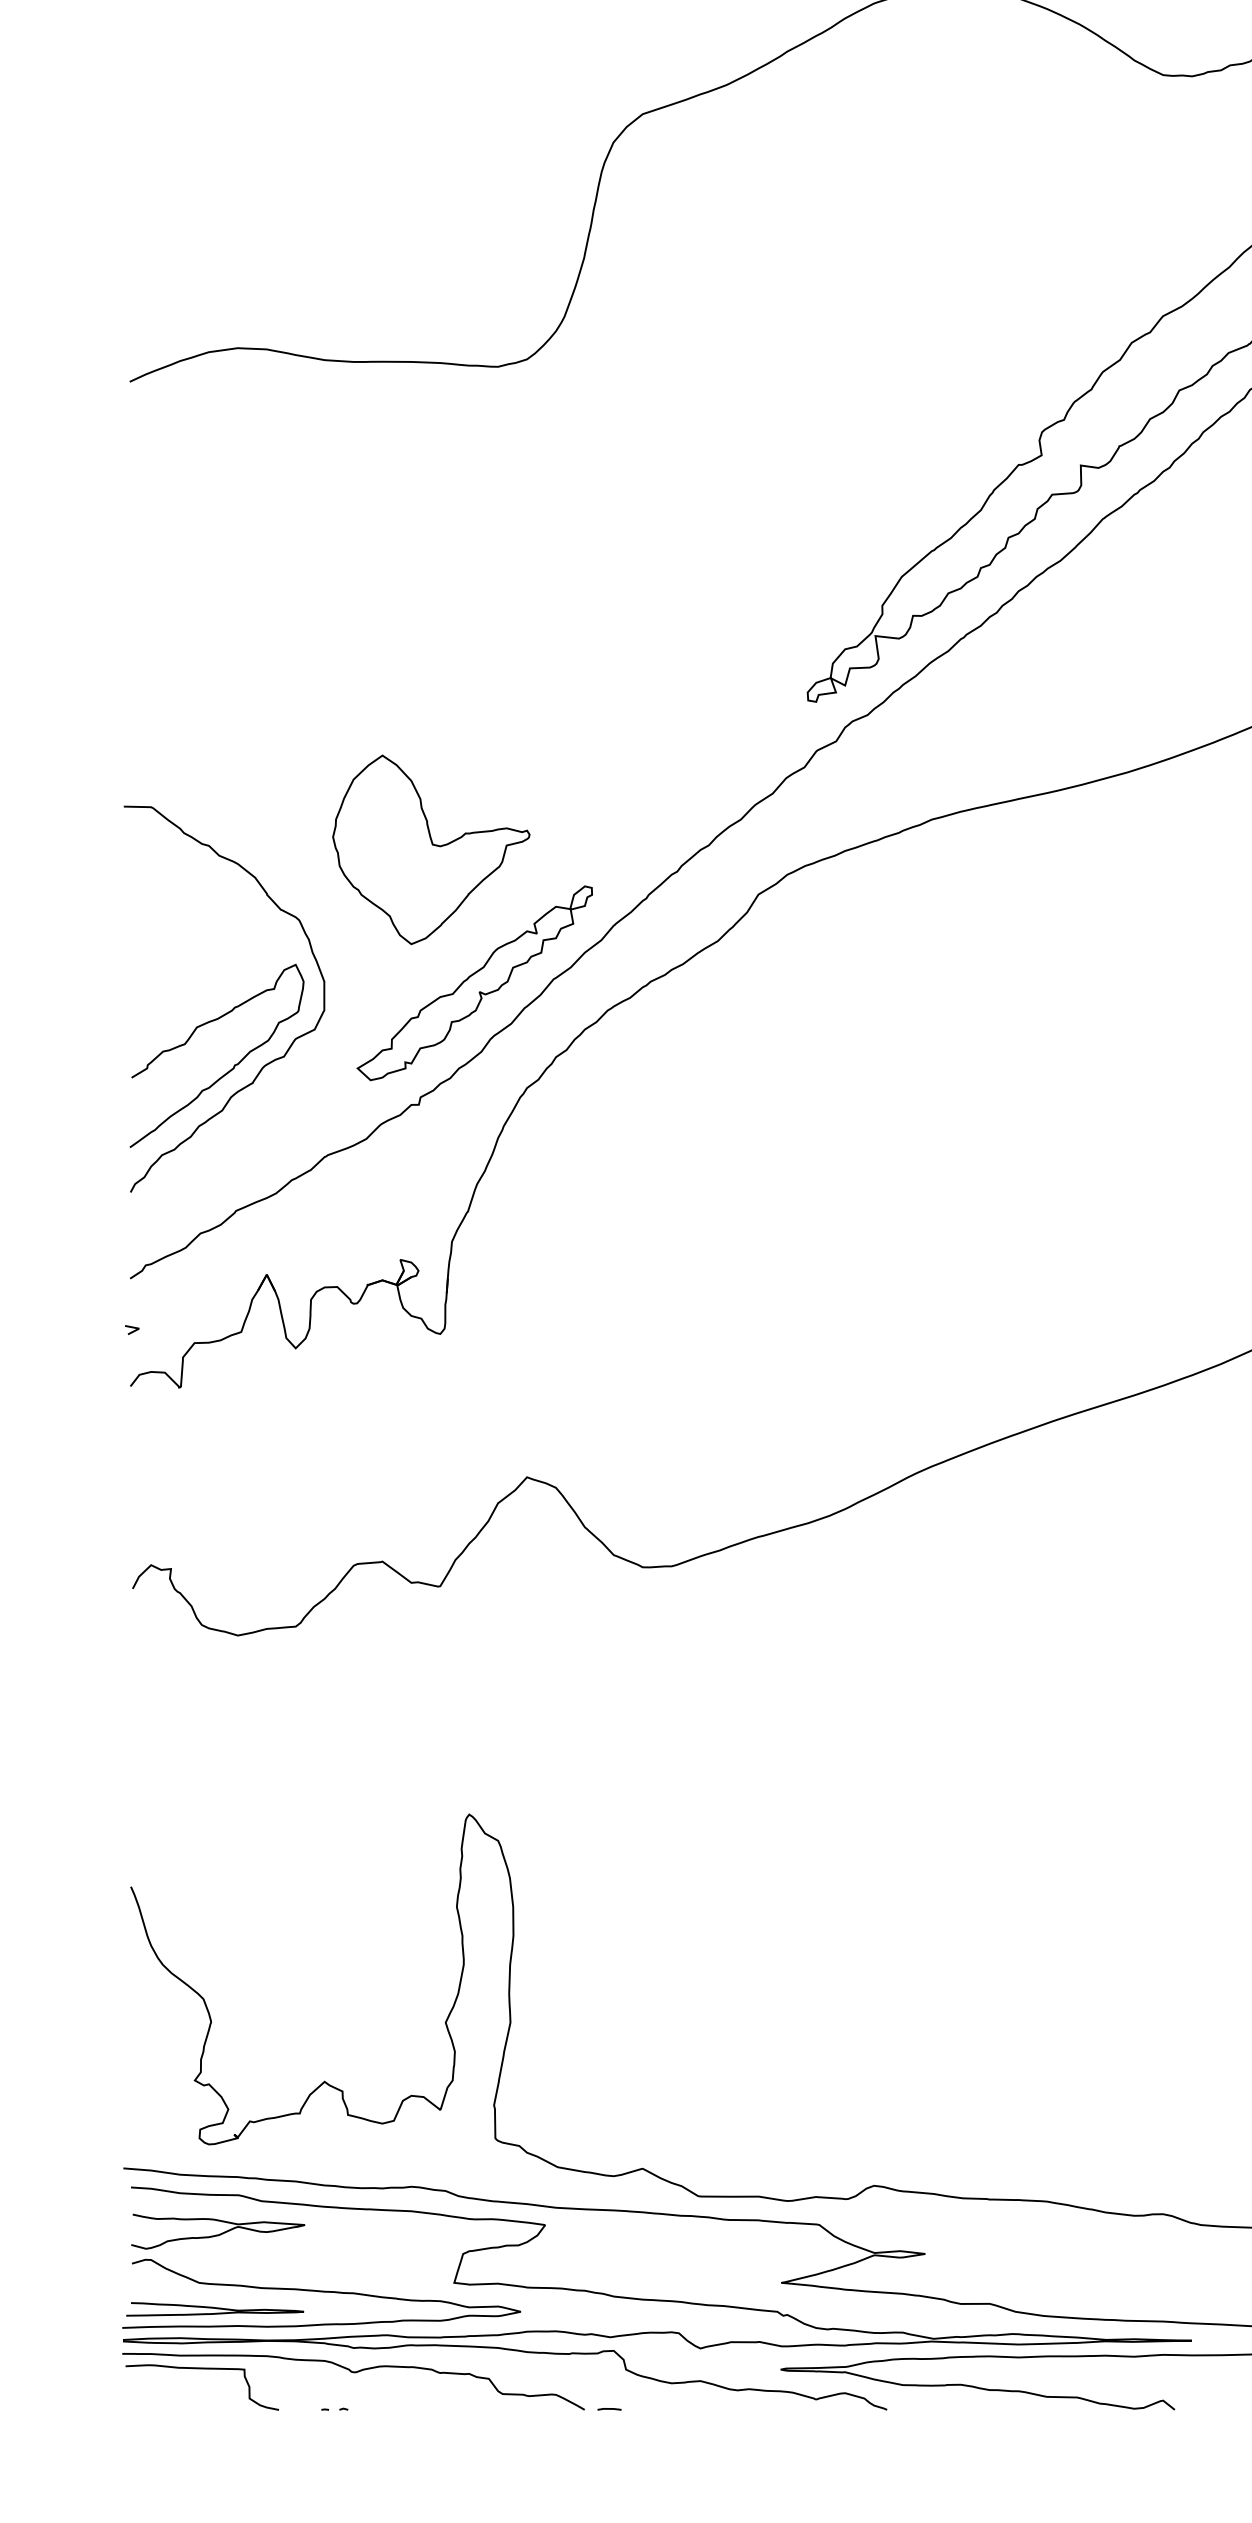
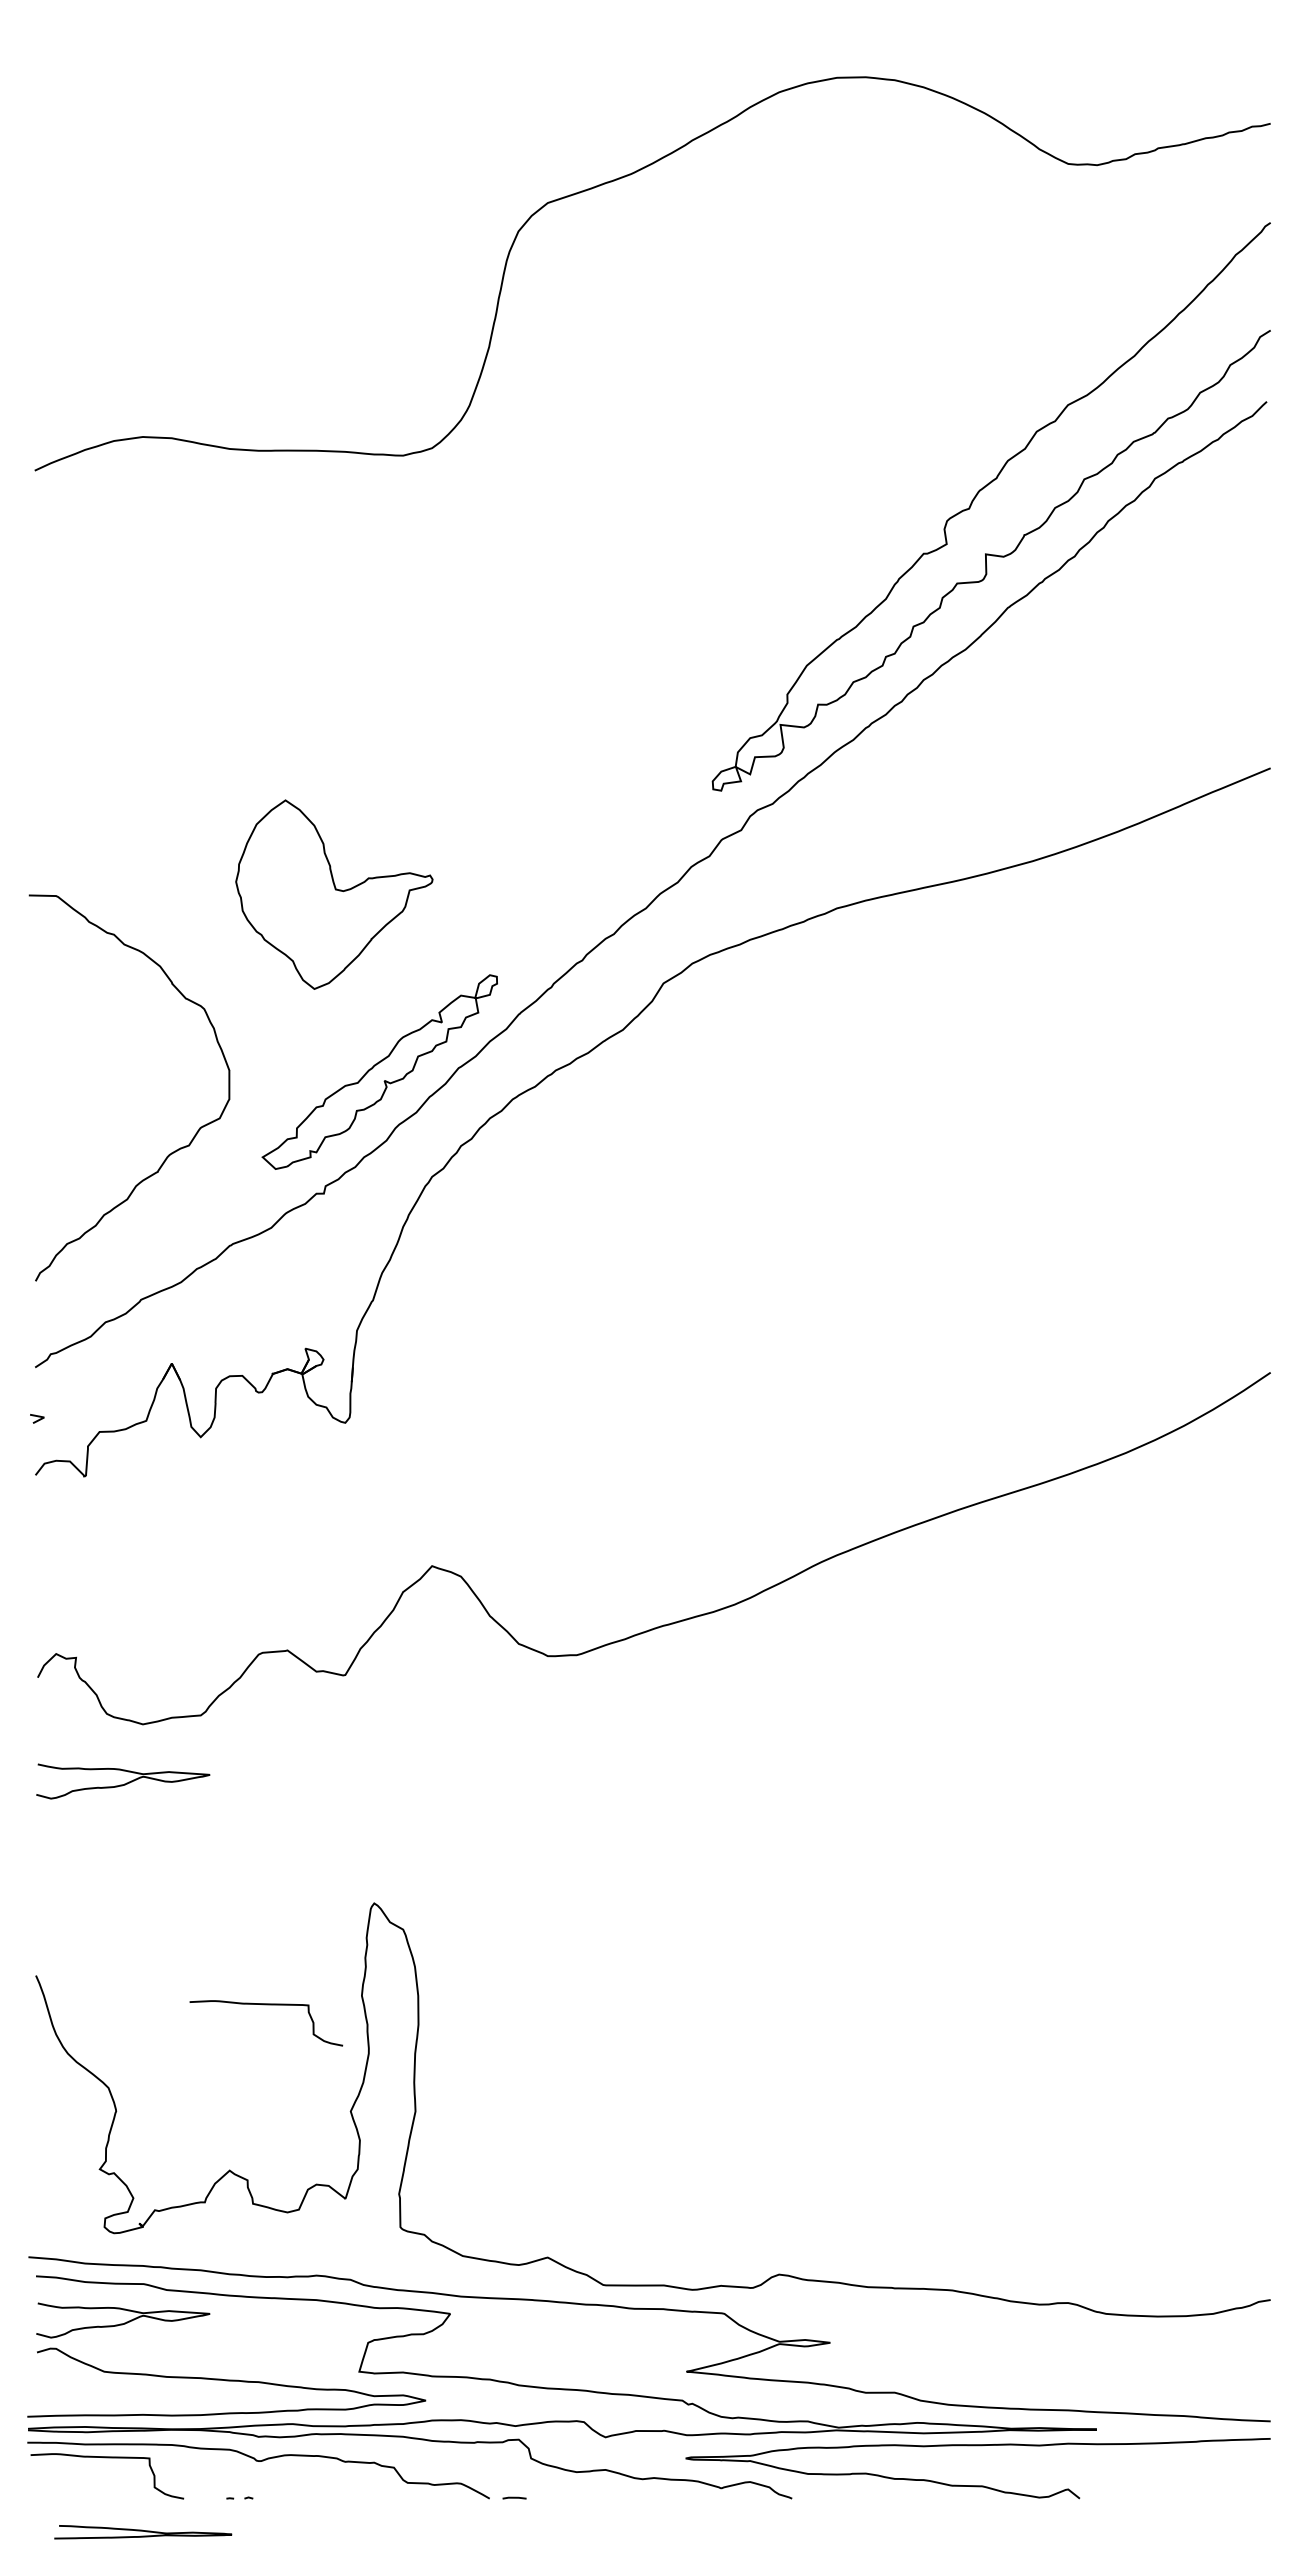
part: (431, 849) -> (334, 894), moved
curve: (227, 1071) -> (132, 1160), removed
curve: (219, 1694) -> (124, 1783), added
curve: (361, 1916) -> (266, 2005), added
curve: (215, 2308) -> (143, 2531), moved

